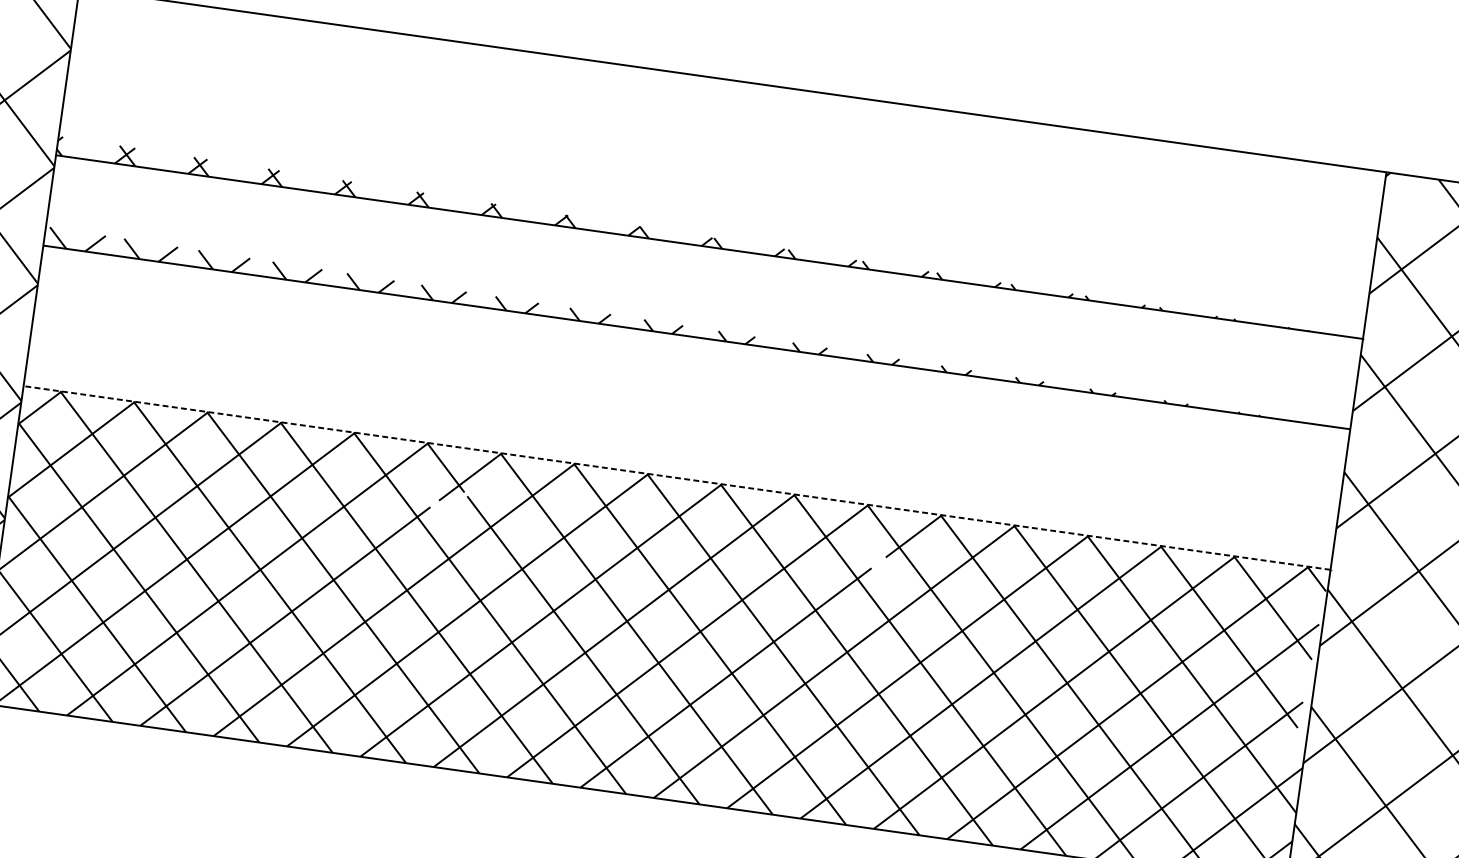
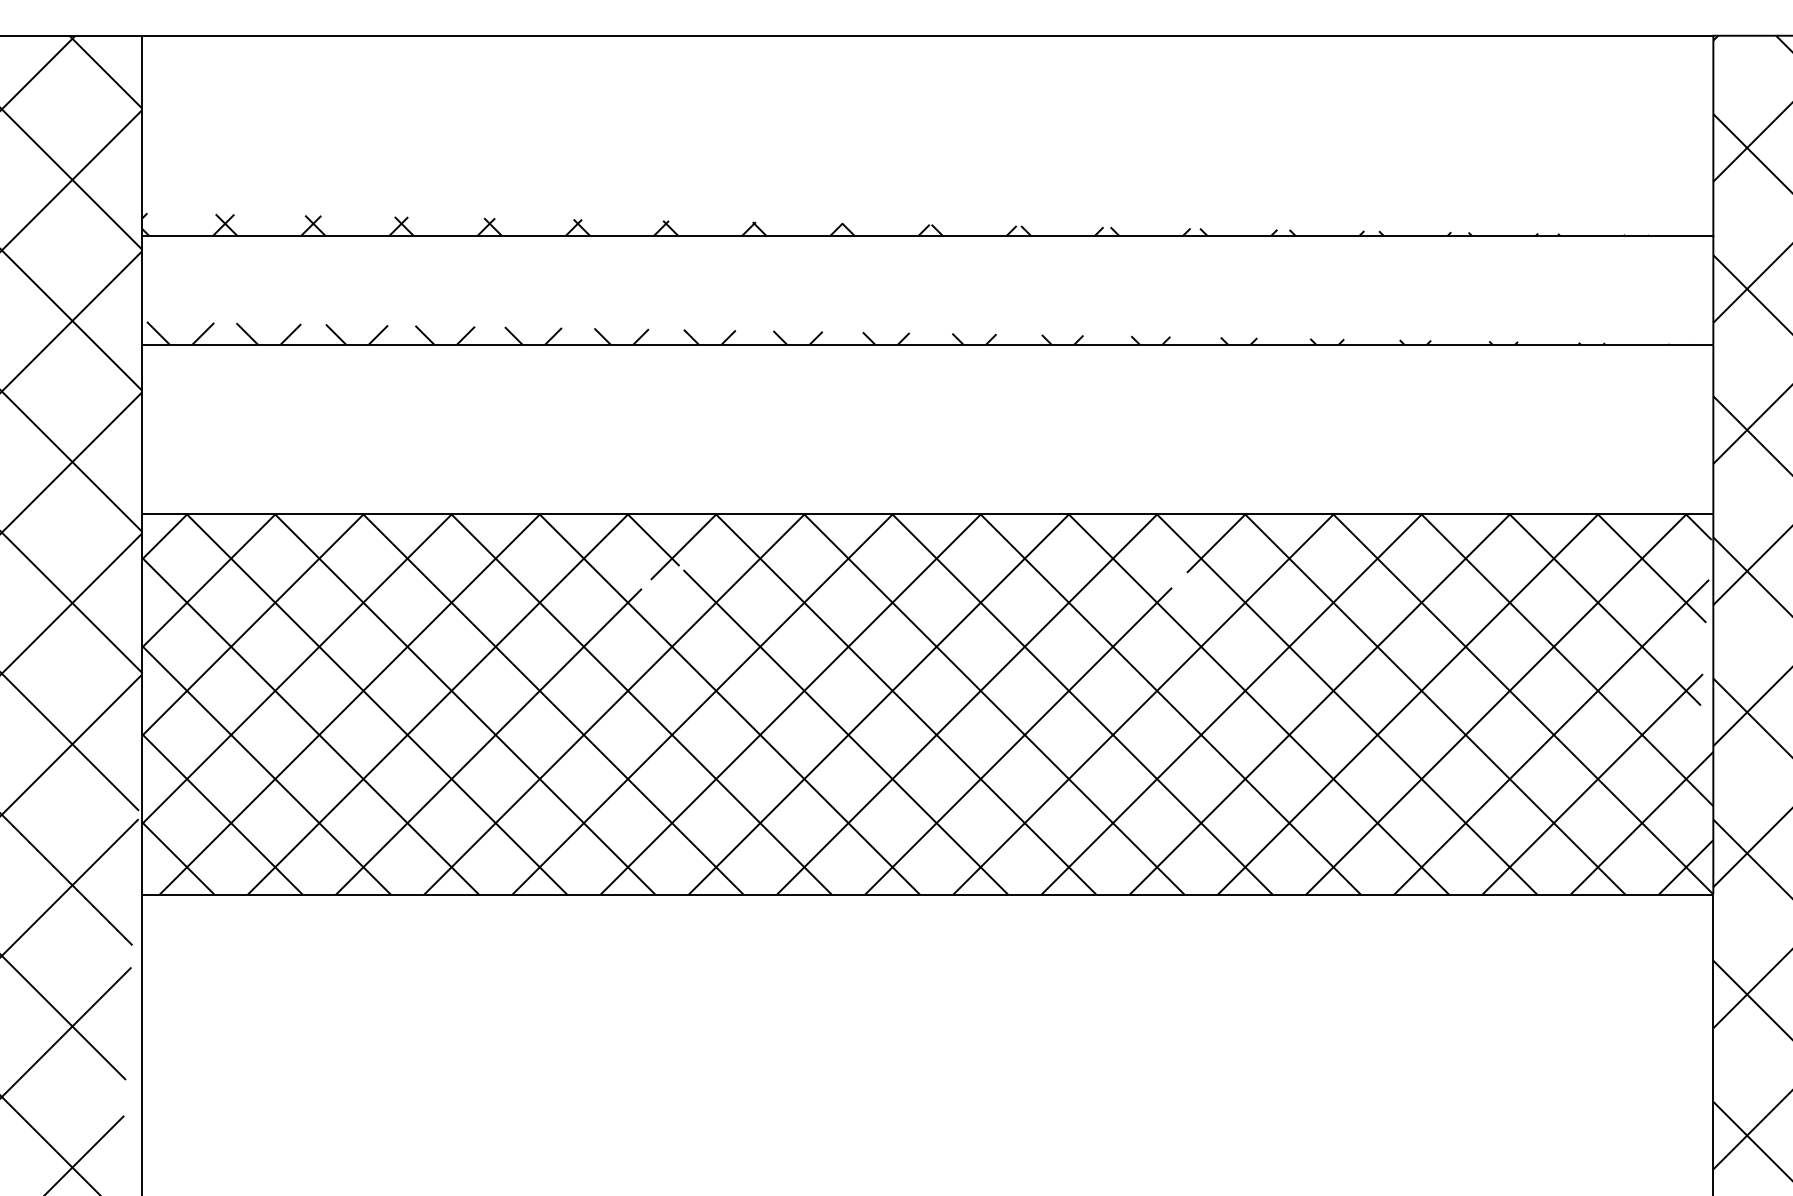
line: (676, 477) -> (927, 513), dashed -> solid

